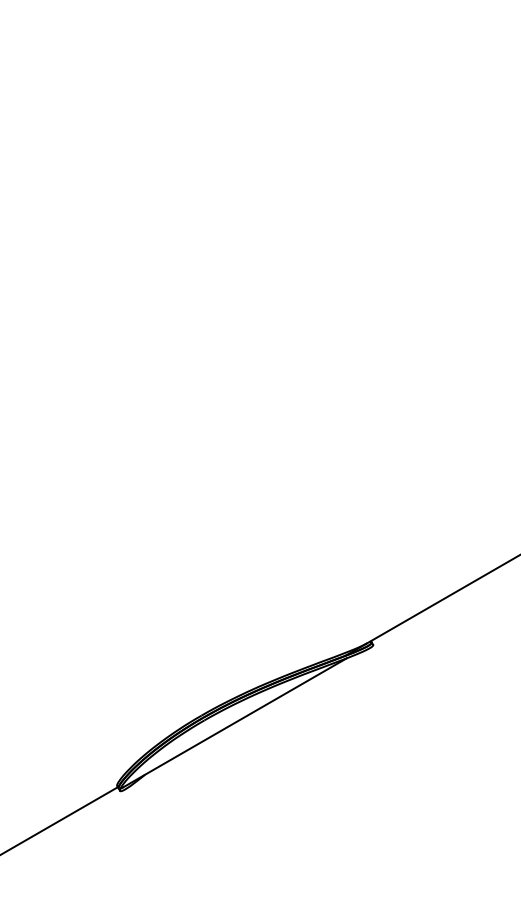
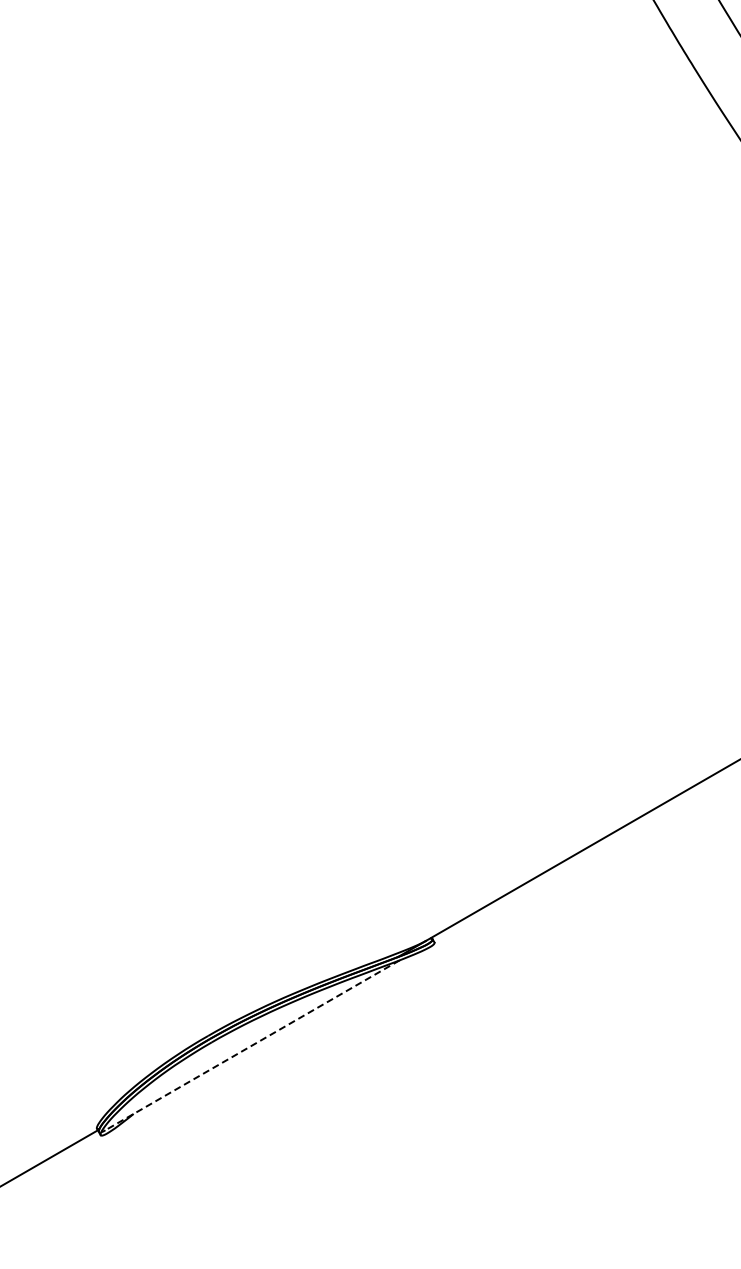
line: (235, 722) -> (252, 1045), solid -> dashed

